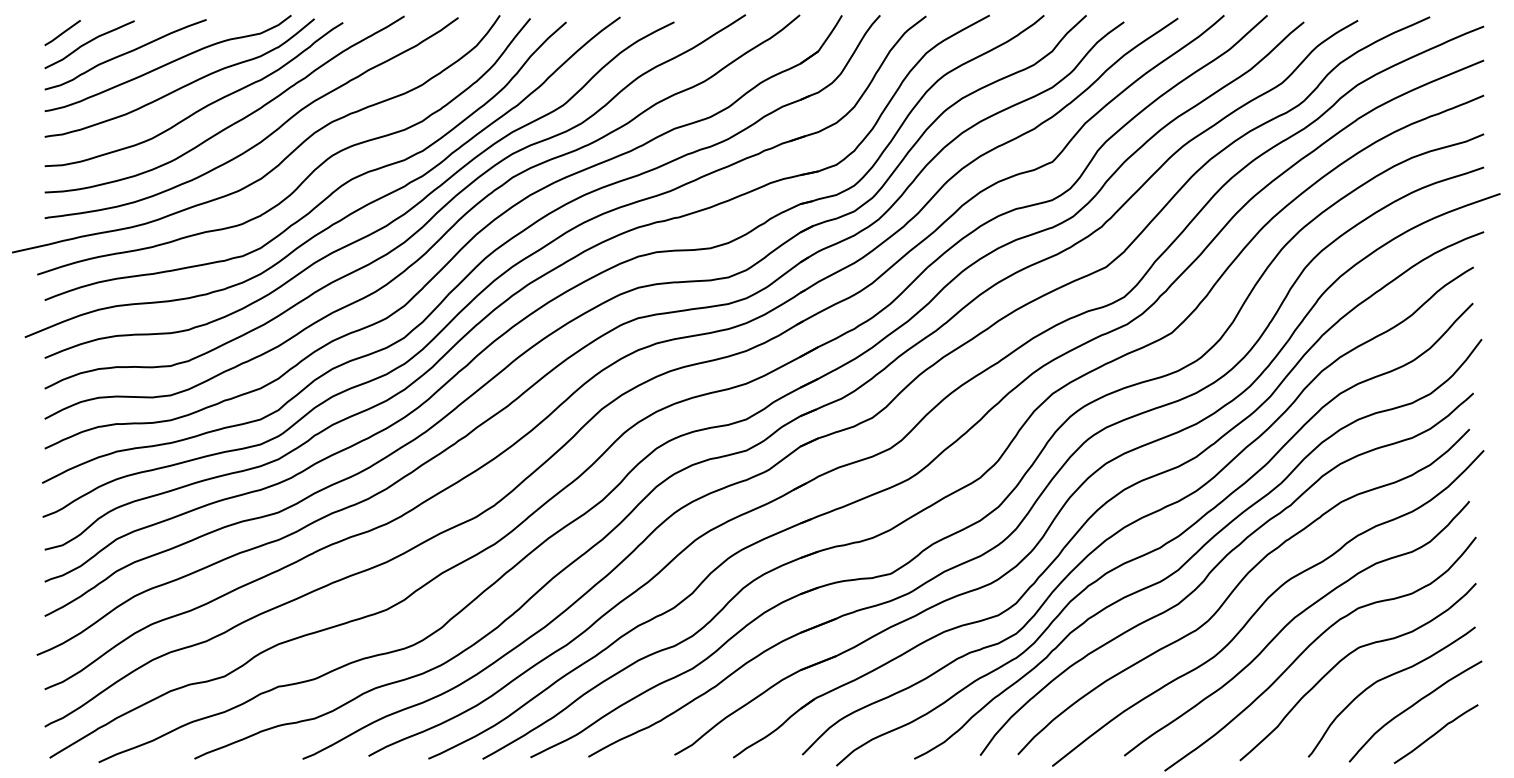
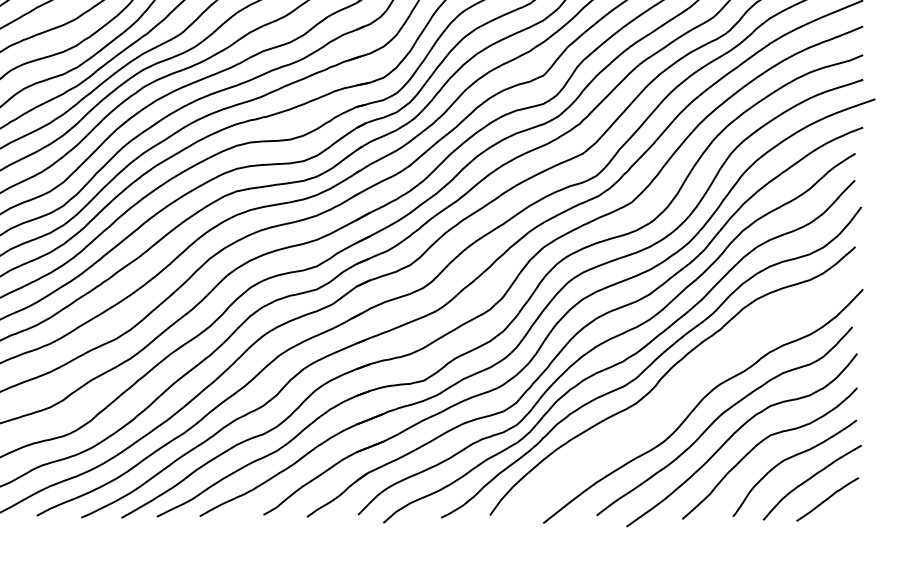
curve: (1237, 587) -> (680, 390), removed

